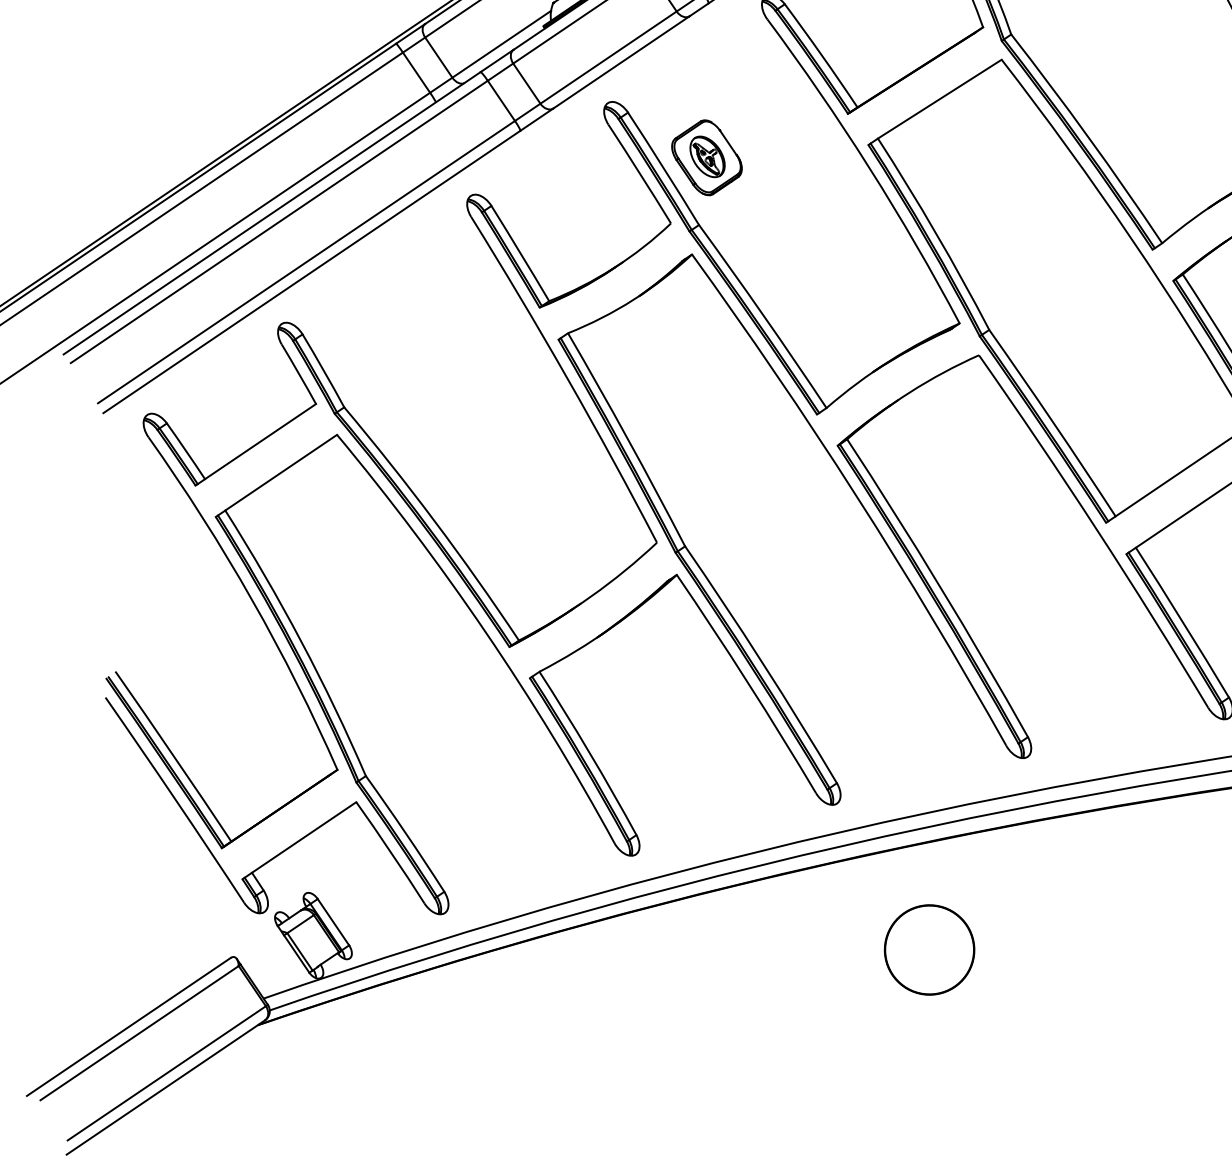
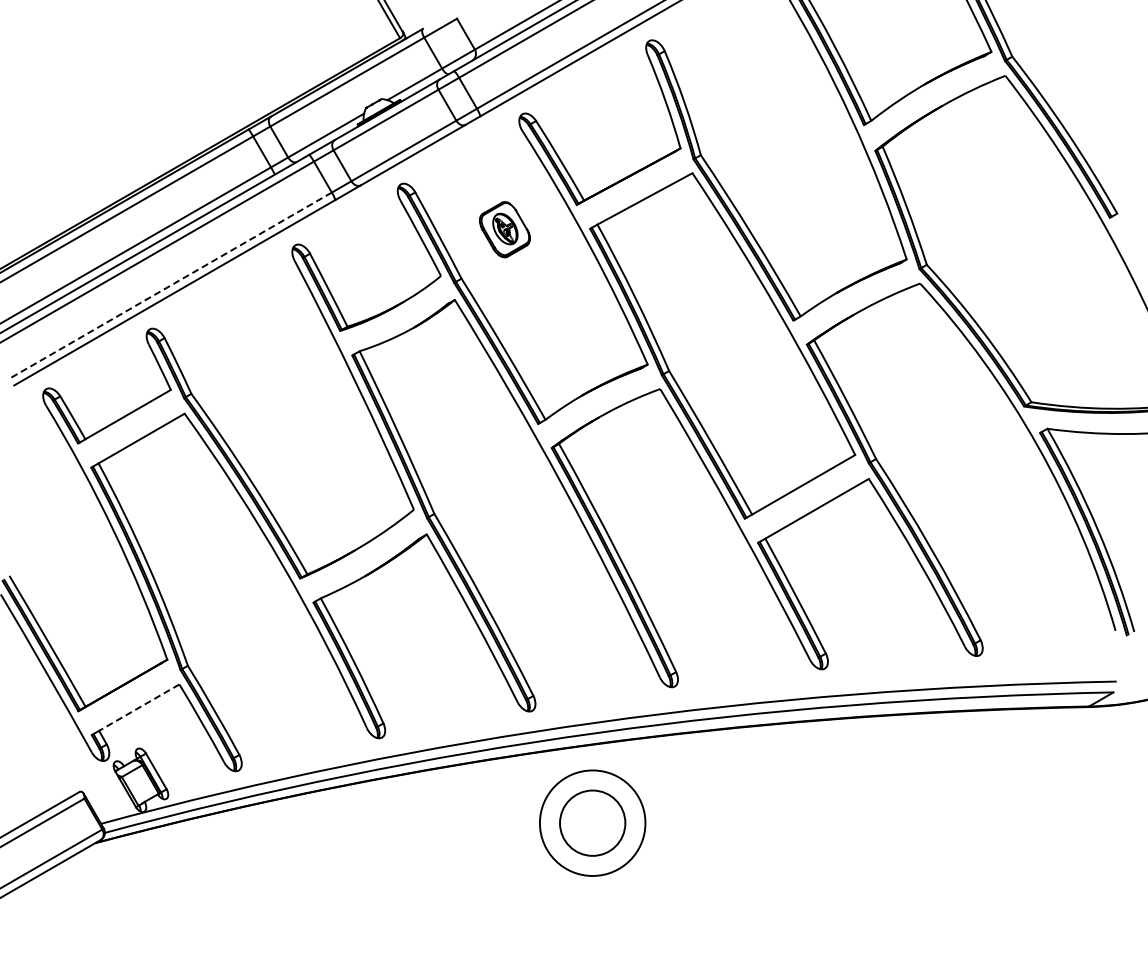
part: (706, 157) -> (504, 229), moved
line: (305, 262) -> (170, 285), solid -> dashed
line: (303, 837) -> (138, 707), solid -> dashed
circle: (929, 950) -> (592, 823), size x1.6

